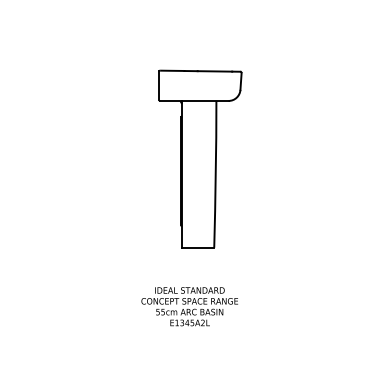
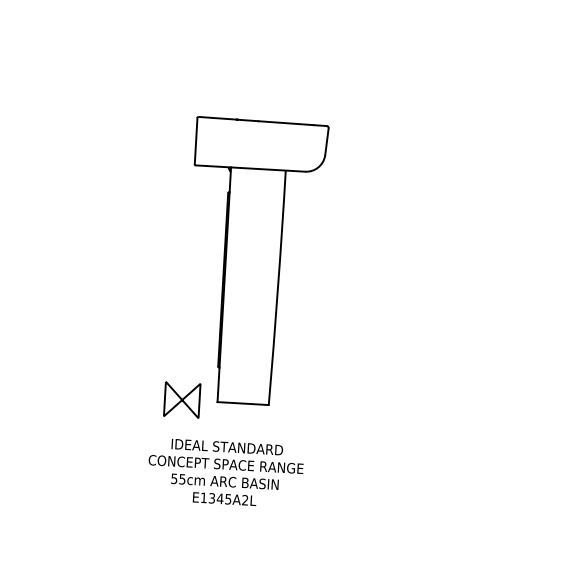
part: (159, 247) -> (181, 399), added
text: (189, 306) -> (225, 472), moved

